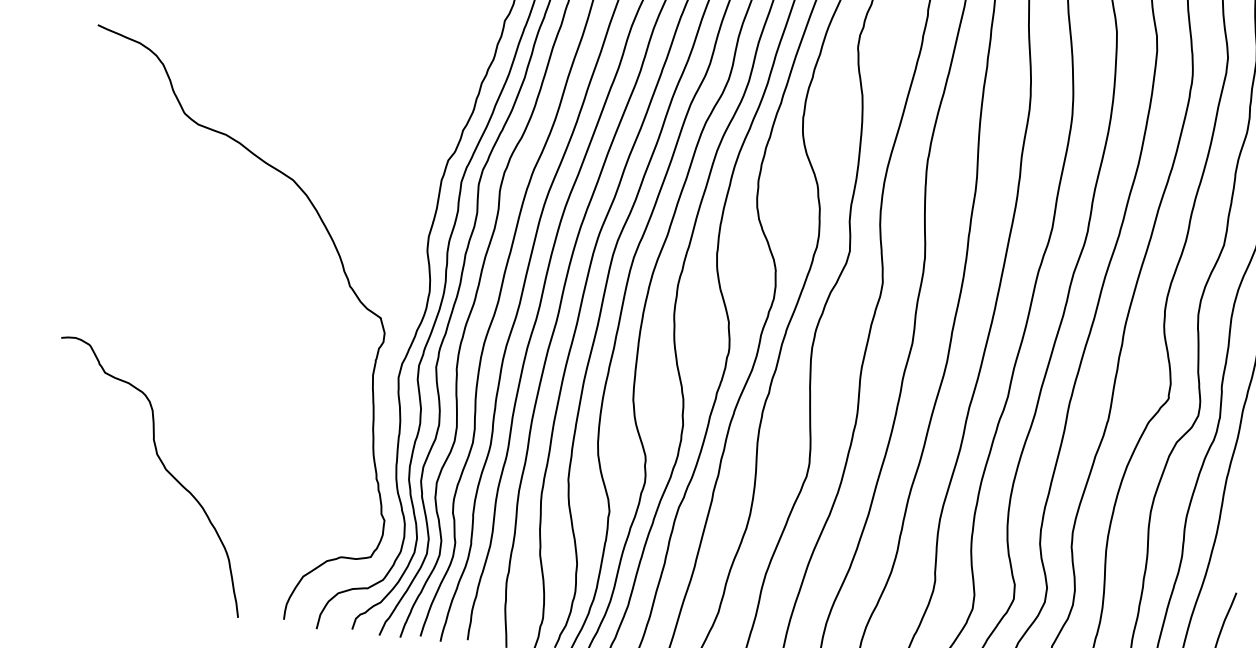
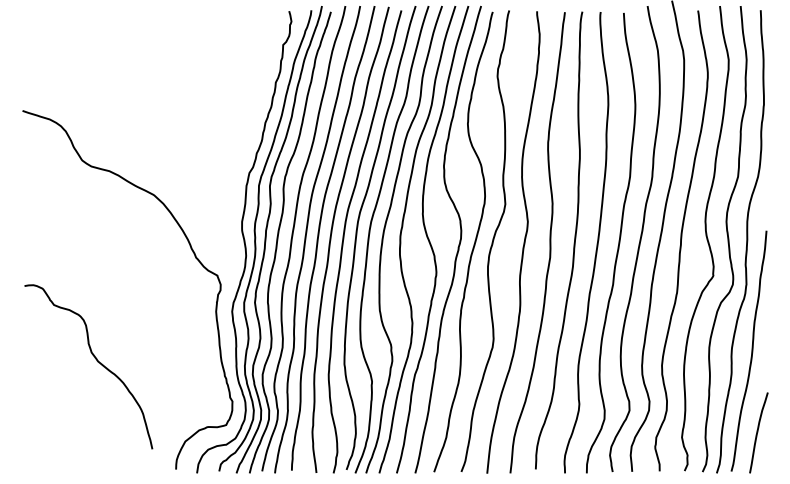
curve: (164, 471) -> (97, 362), moved

